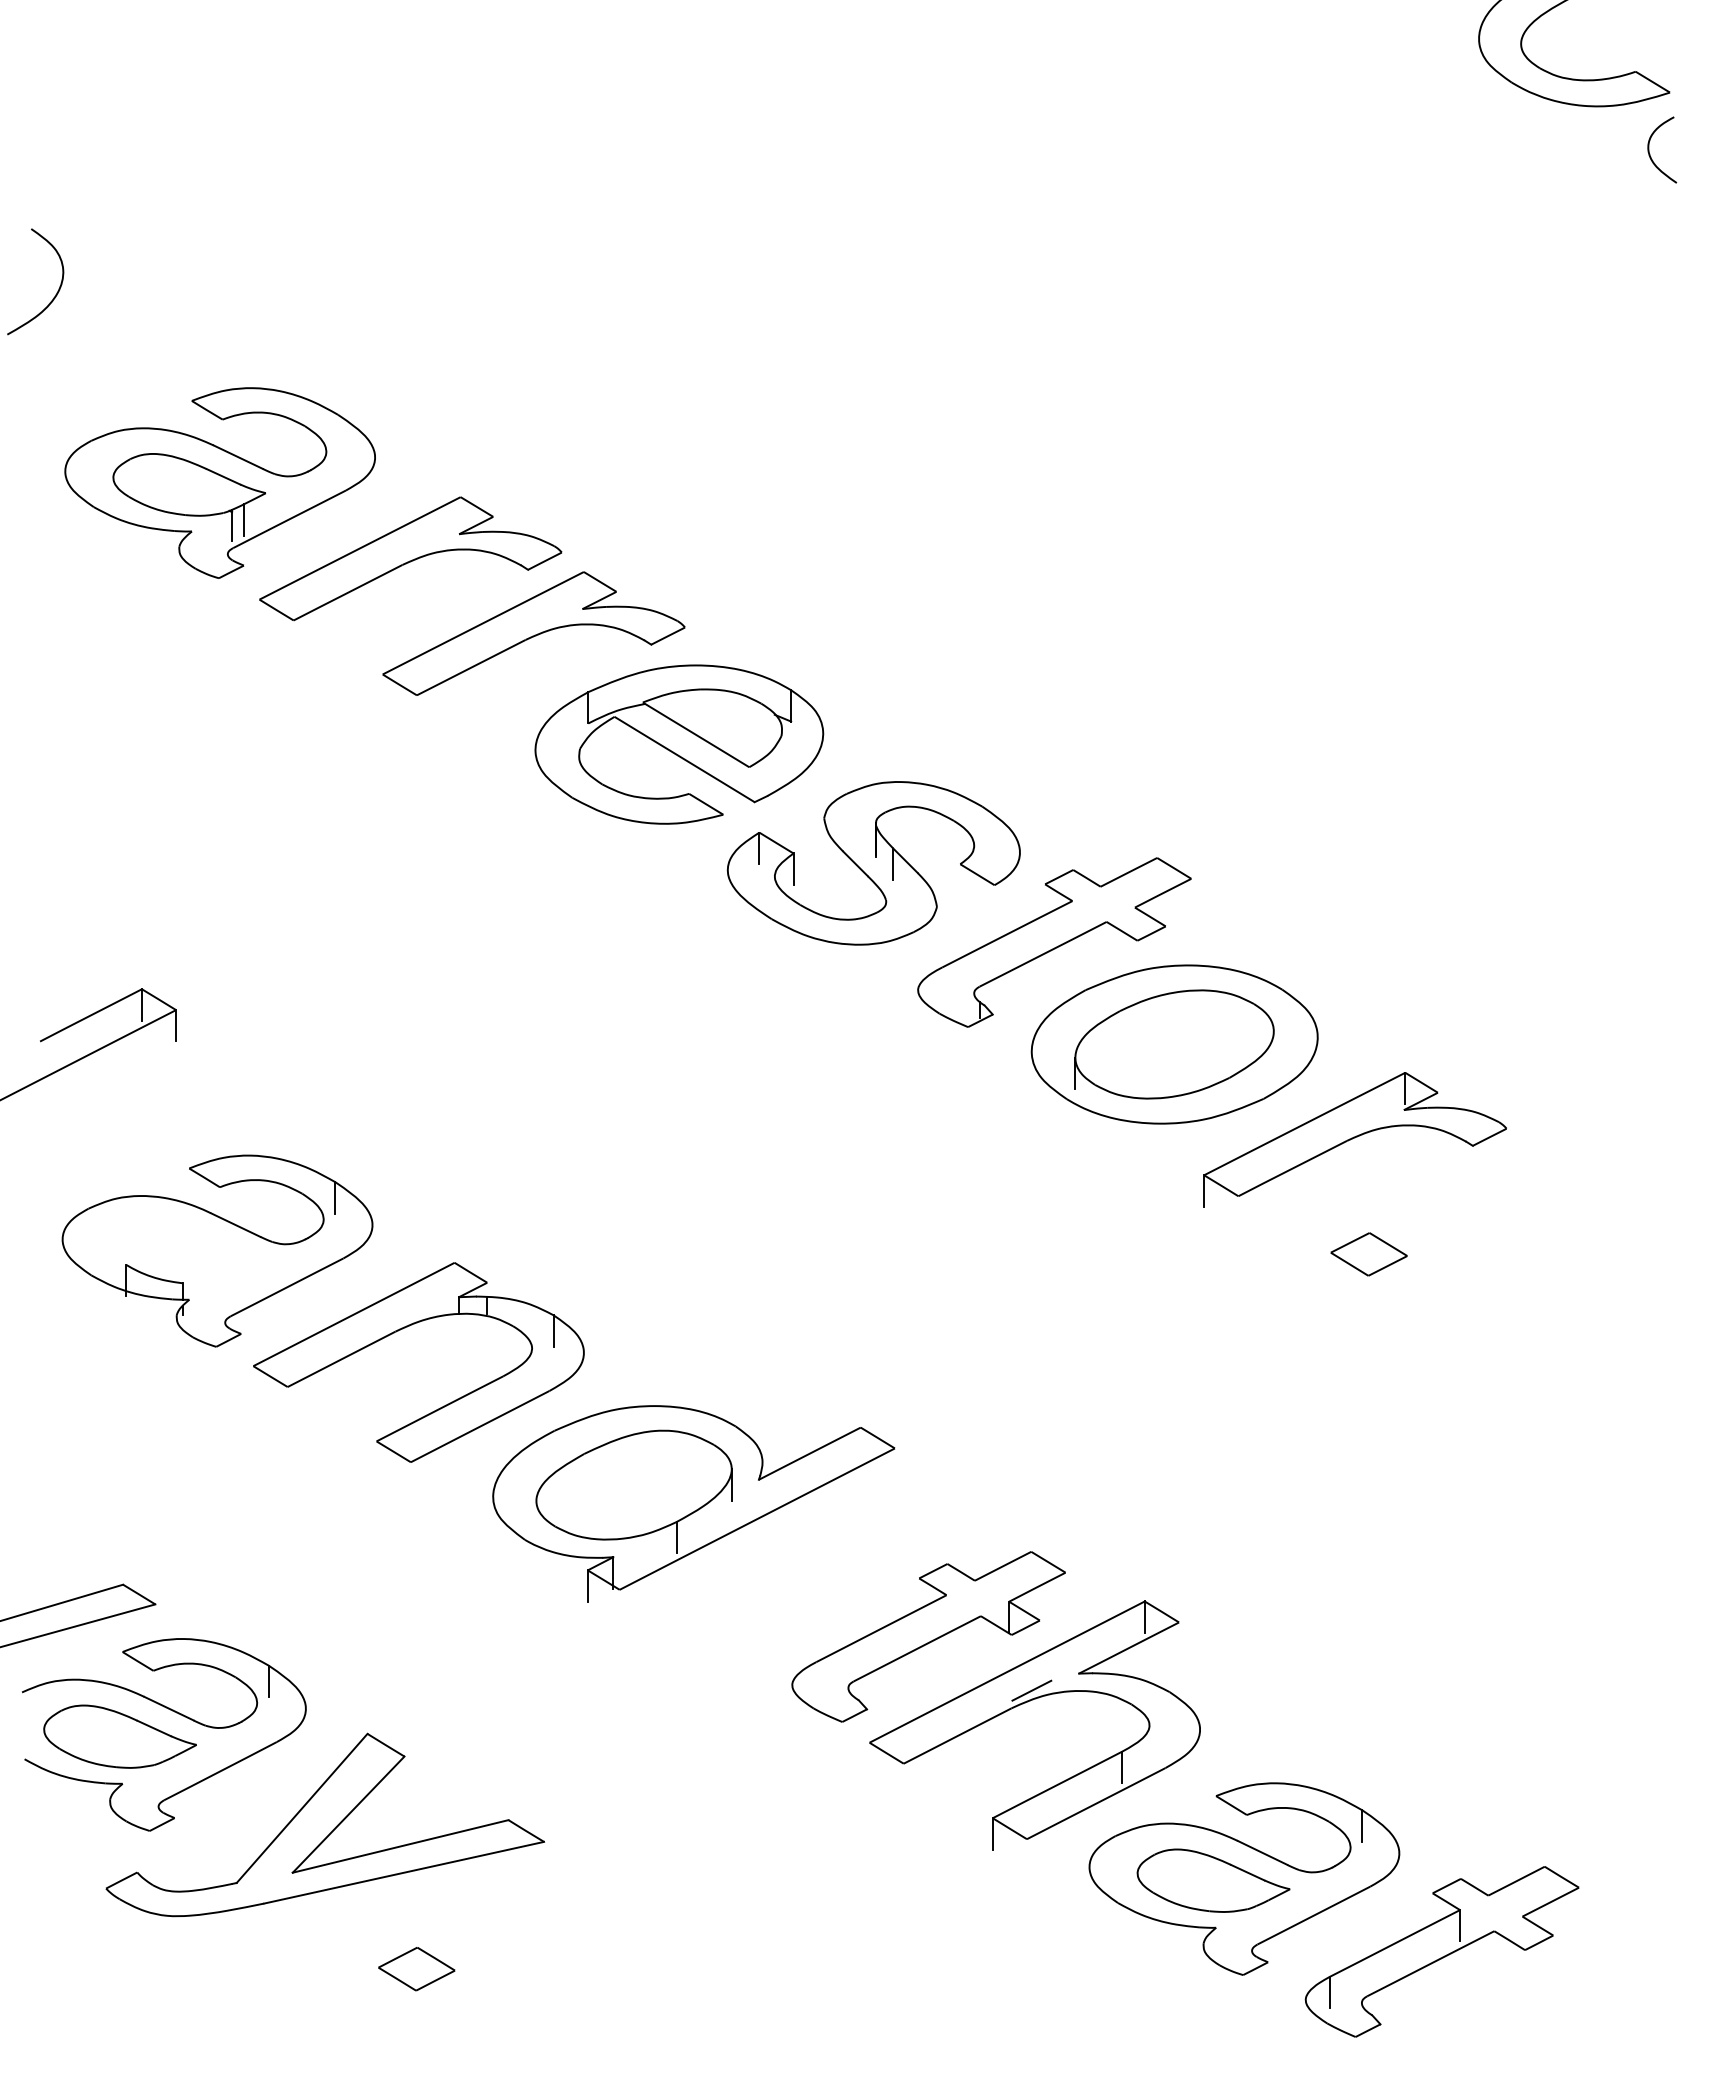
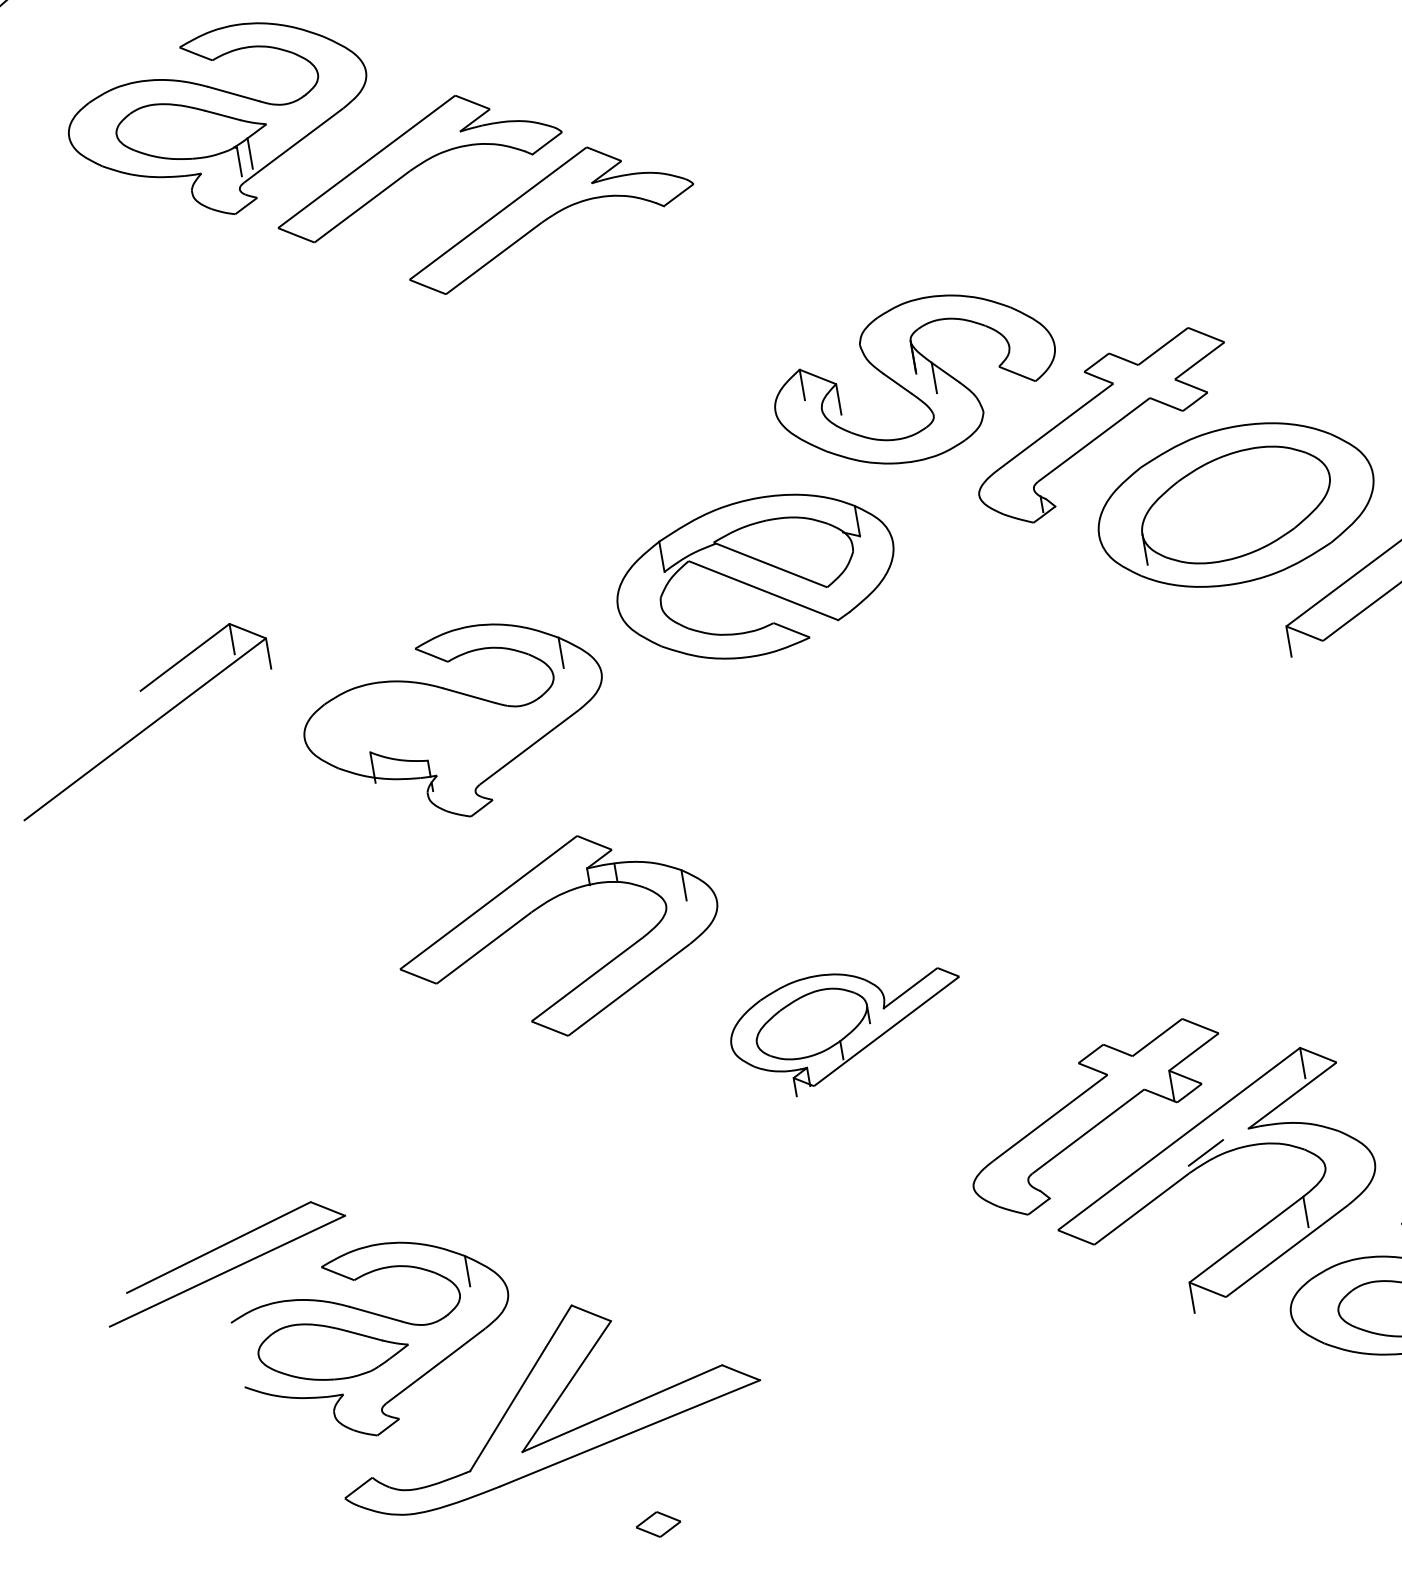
part: (679, 744) -> (756, 577), moved
part: (217, 1250) -> (456, 723), moved
part: (693, 1503) -> (847, 1028), size x0.6
part: (416, 1969) -> (658, 1524), size x0.6

